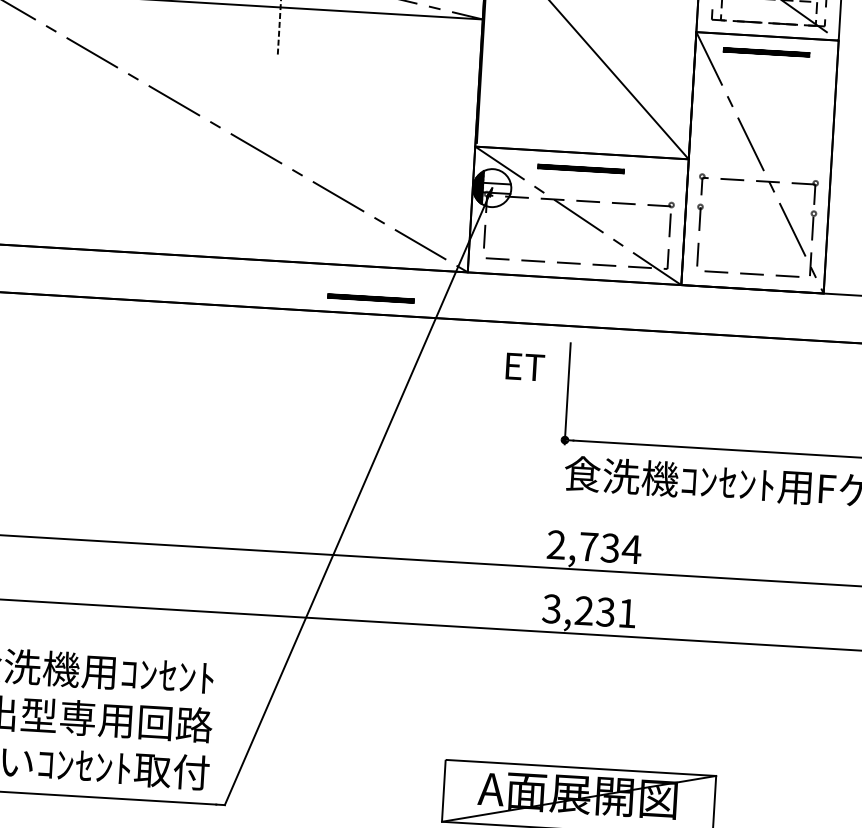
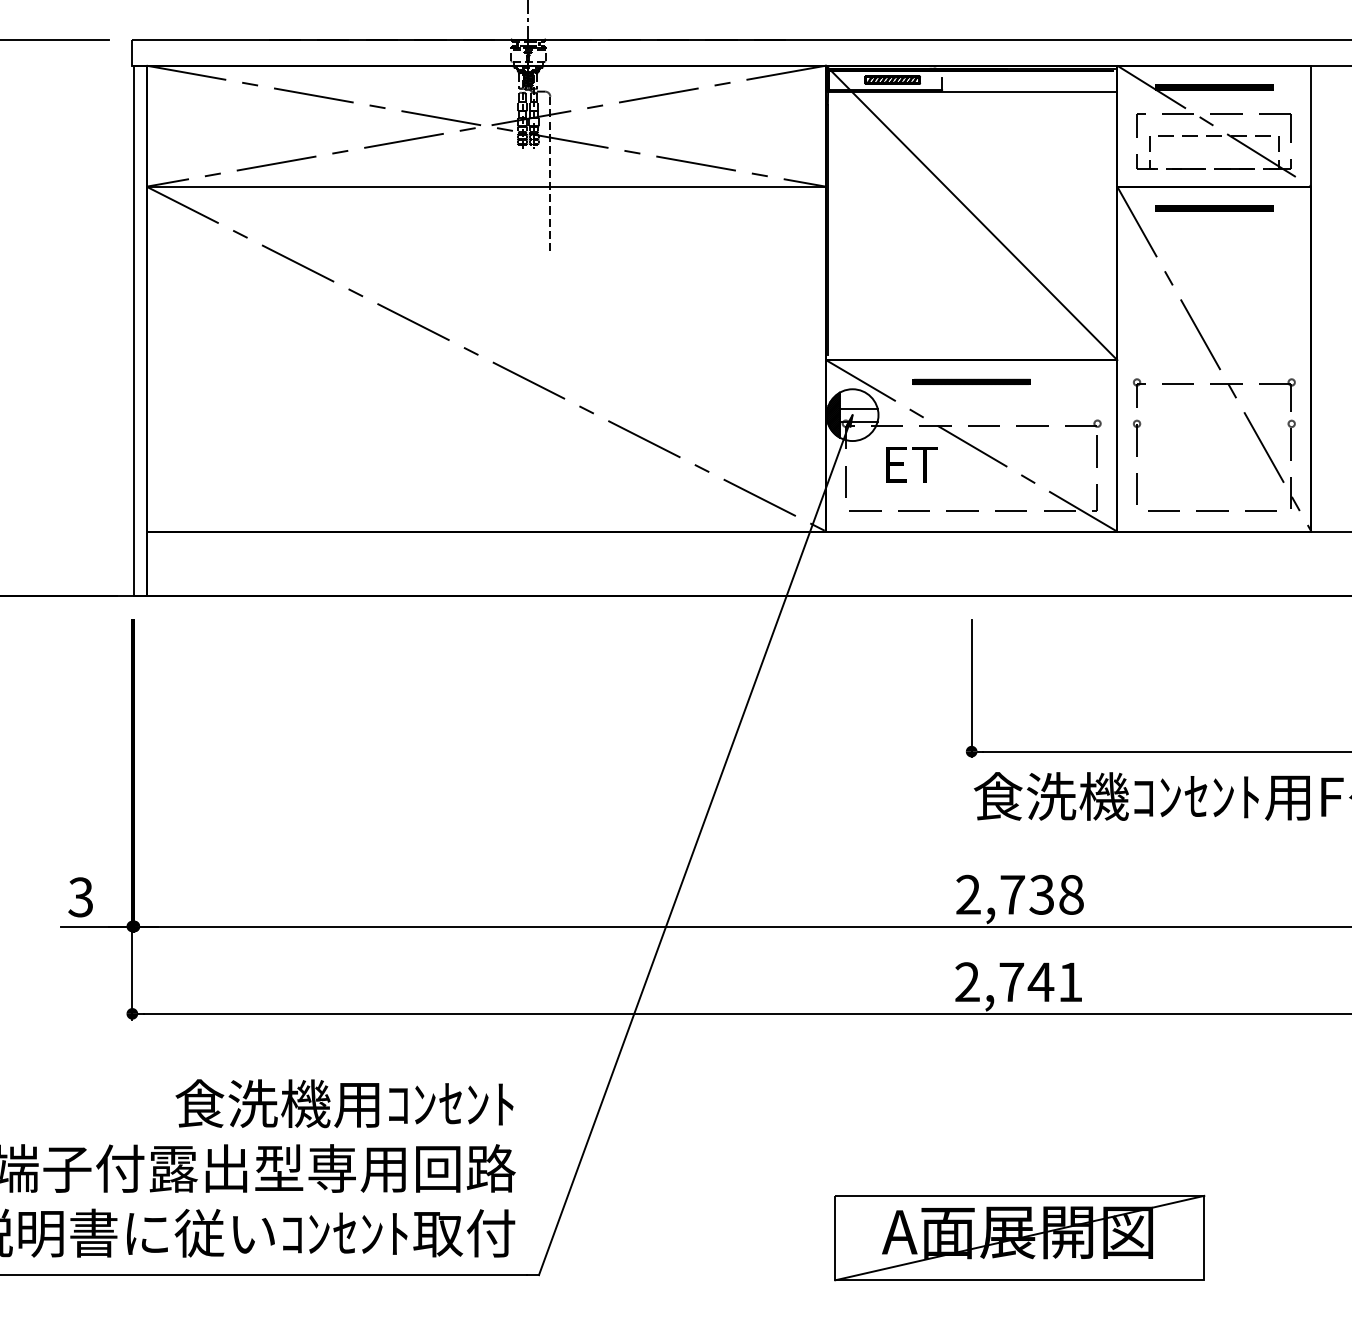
part: (370, 298) -> (696, 574), removed
text: (525, 366) -> (911, 464), moved
text: (631, 549) -> (1071, 894), 2,734 -> 2,738
text: (578, 610) -> (1004, 982), 3,231 -> 2,741

